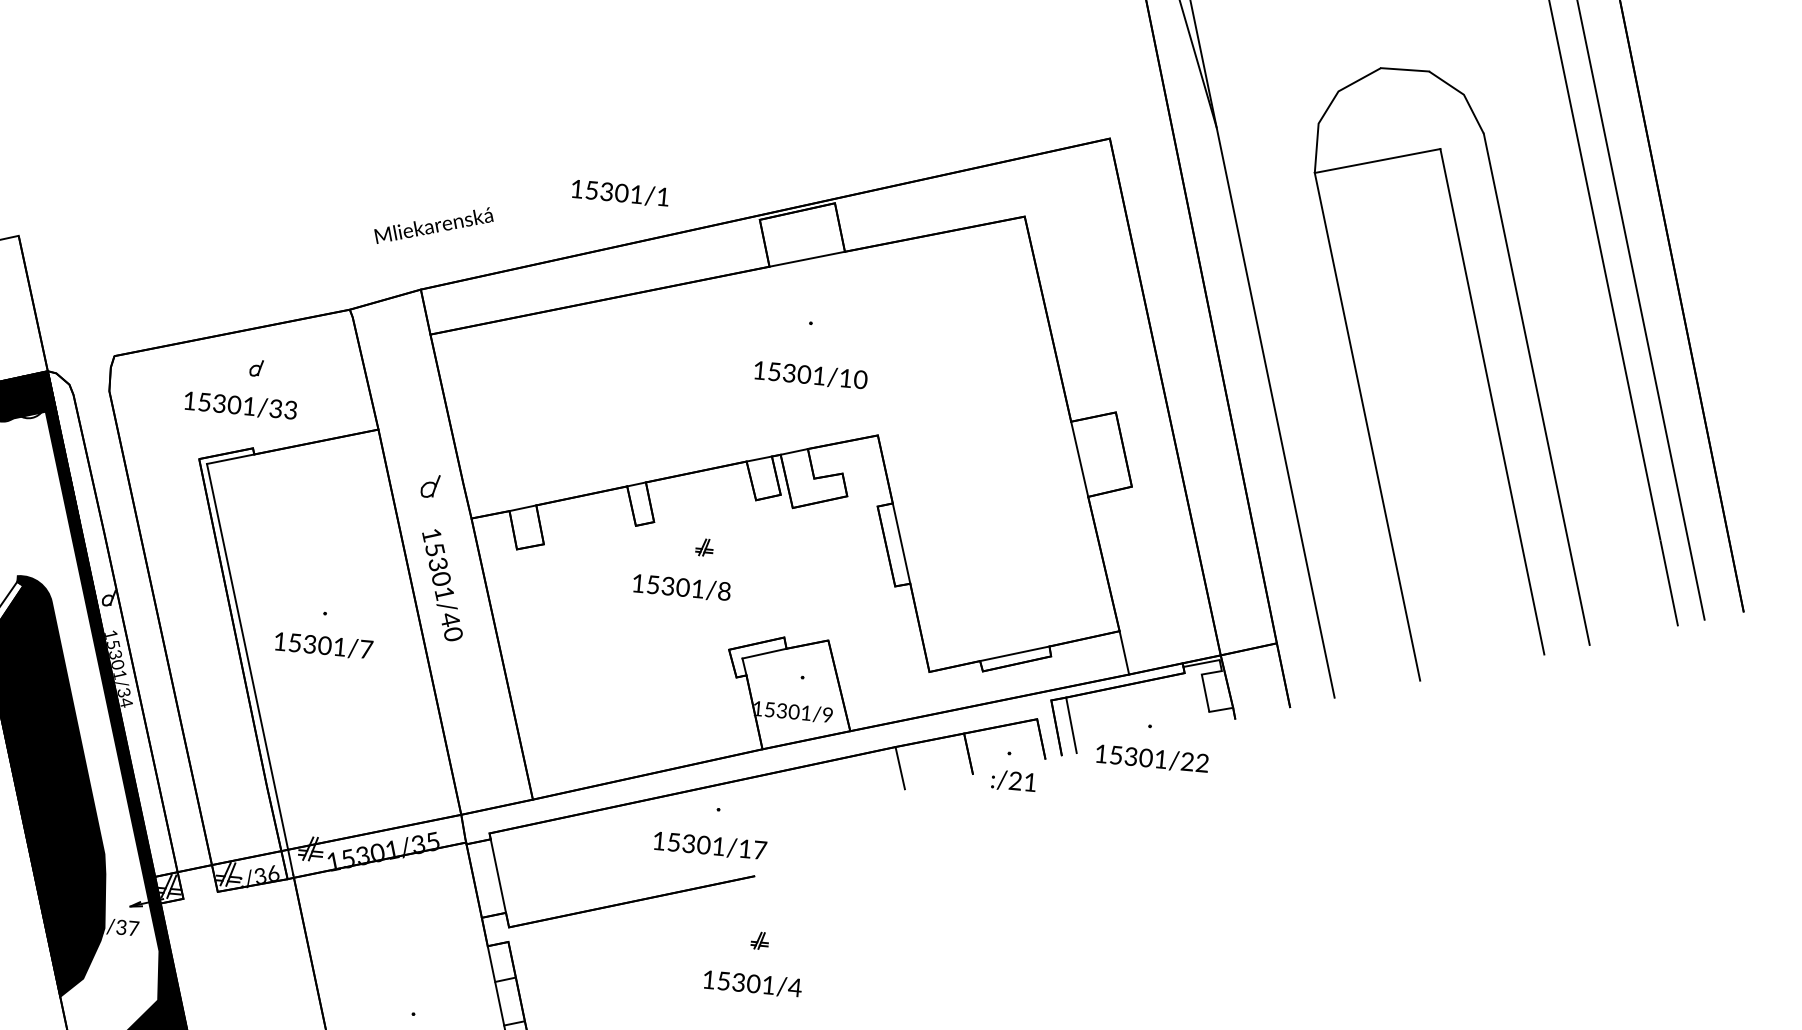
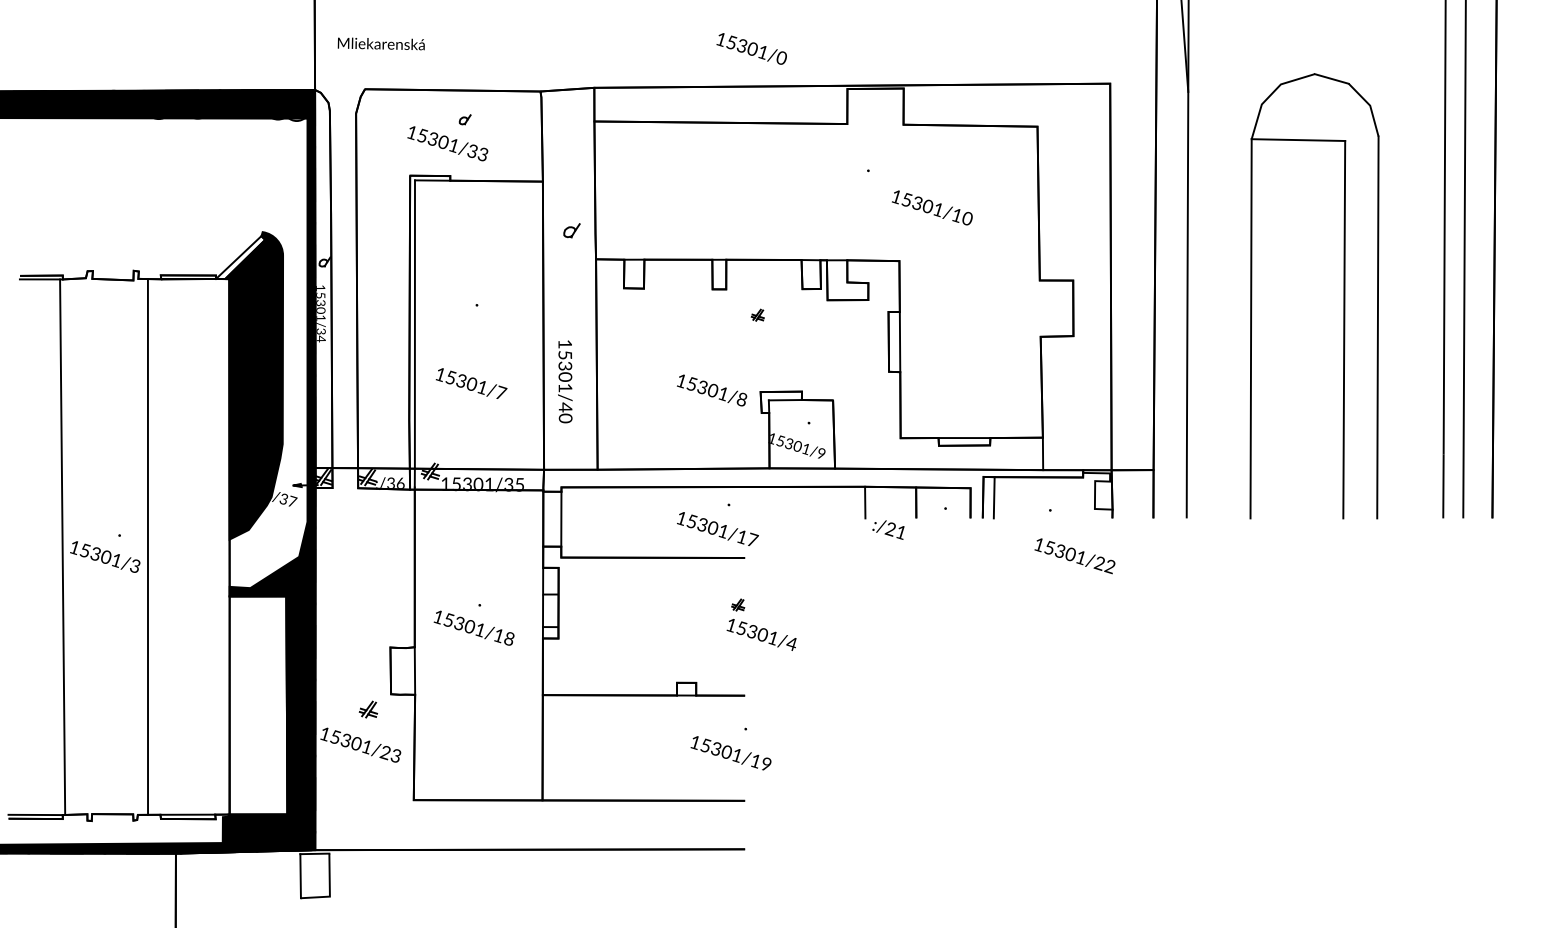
text: (662, 197) -> (781, 58), 15301/1 -> 15301/0
text: (432, 225) -> (380, 43), moved
line: (807, 259) -> (875, 124), removed
text: (810, 374) -> (932, 207), moved
line: (1078, 459) -> (1039, 308), removed
text: (442, 584) -> (565, 381), moved
text: (682, 587) -> (712, 390), moved
text: (324, 644) -> (471, 383), moved
text: (1151, 759) -> (1074, 556), moved
text: (1012, 782) -> (888, 529), moved
text: (751, 983) -> (761, 634), moved

